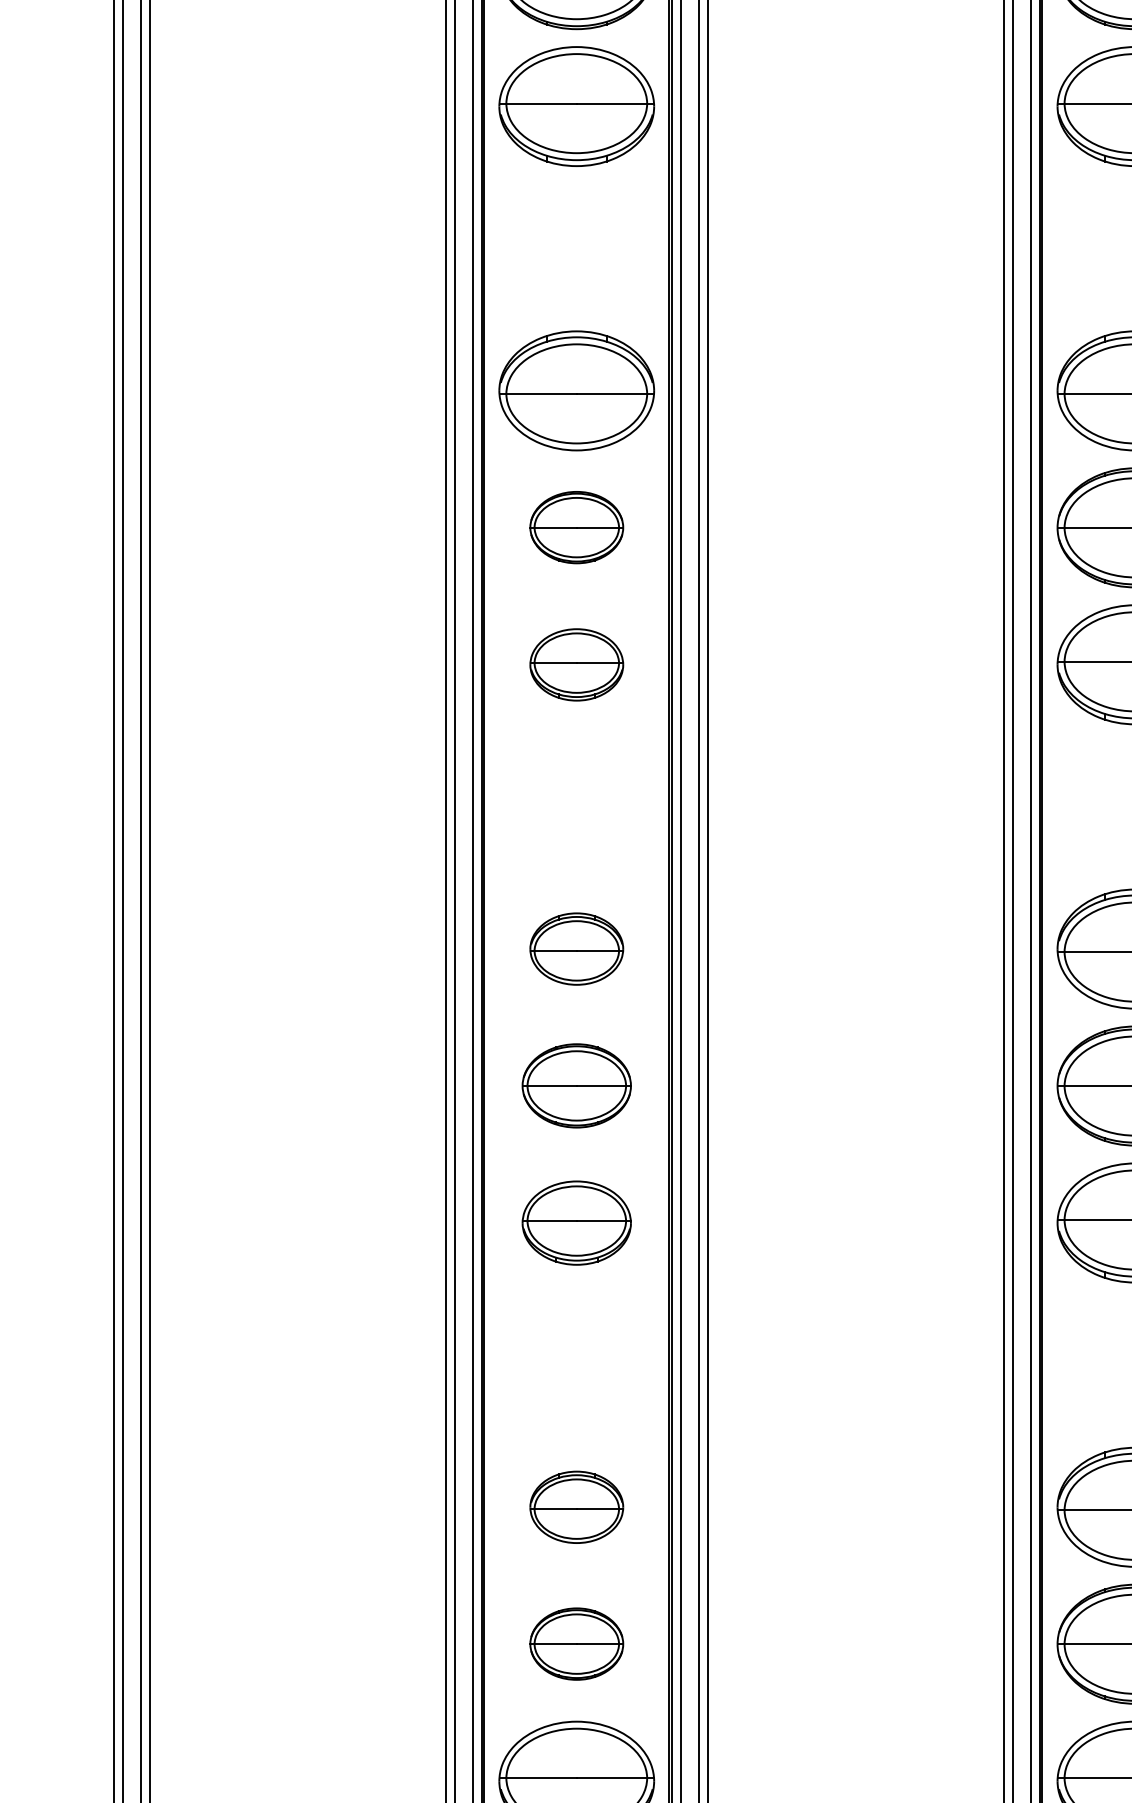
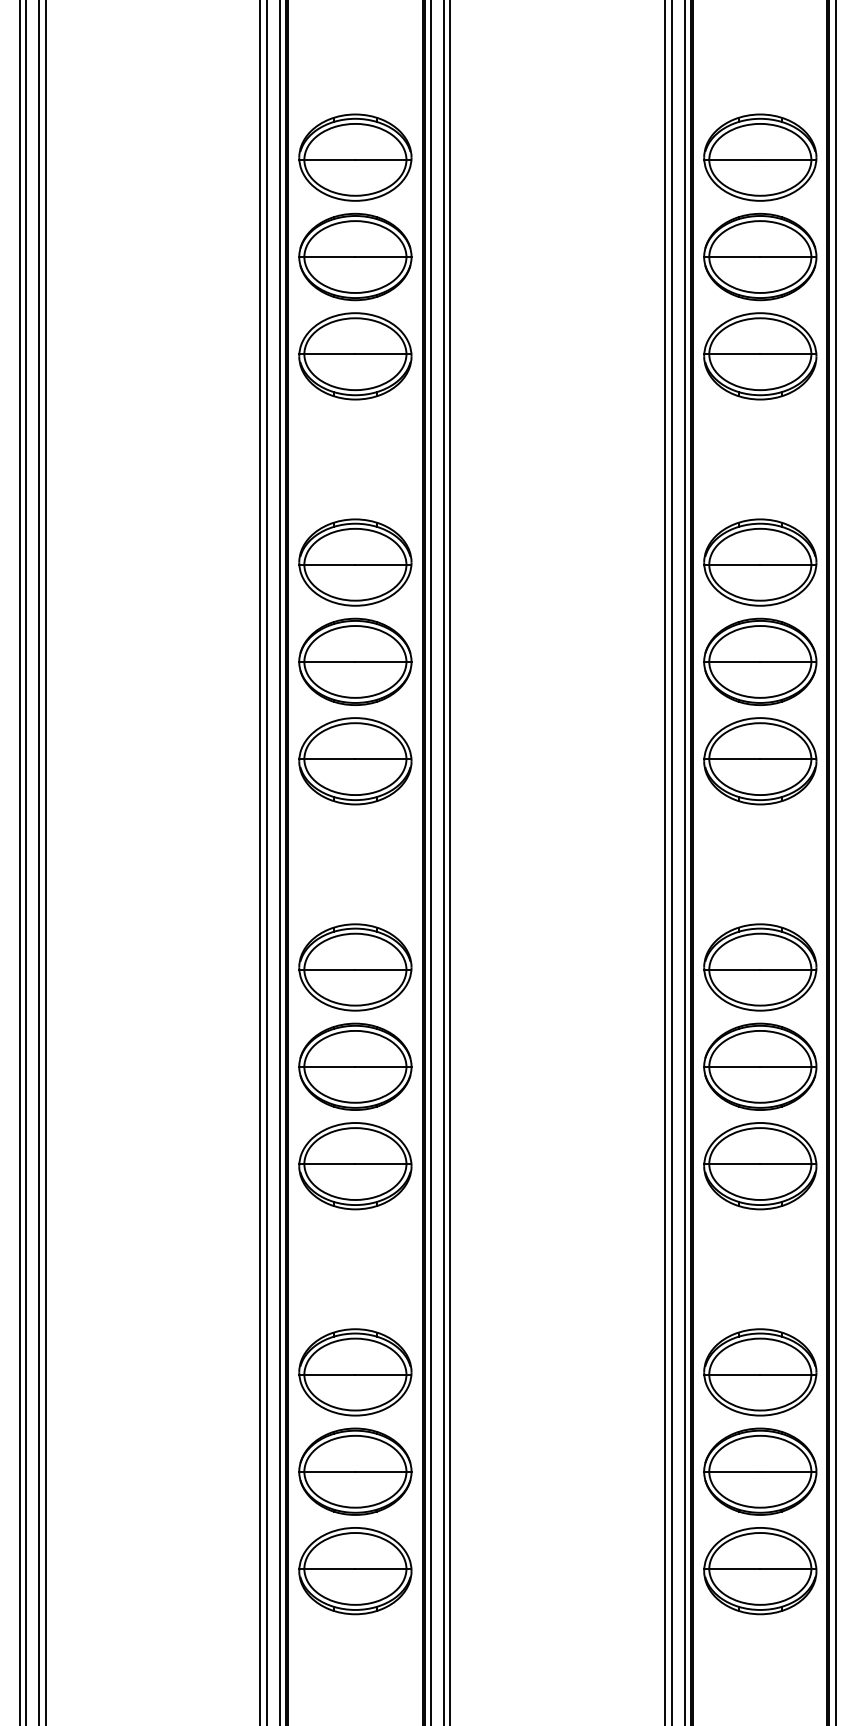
part: (576, 527) -> (355, 661), size x1.67
part: (576, 665) -> (355, 761), size x1.67
part: (576, 949) -> (355, 967), size x1.67
part: (576, 1085) -> (355, 1066), size x1.43
part: (576, 1223) -> (355, 1166), size x1.43
part: (576, 1507) -> (355, 1372), size x1.67
part: (576, 1643) -> (355, 1471), size x1.67

